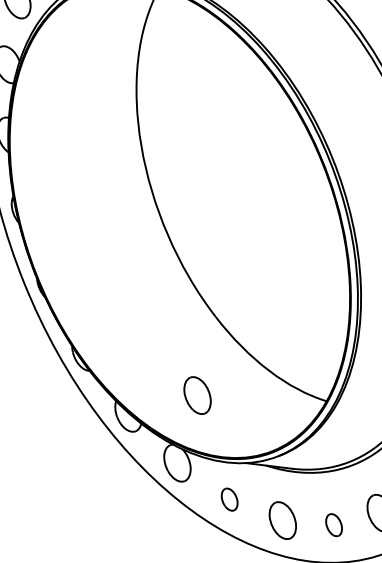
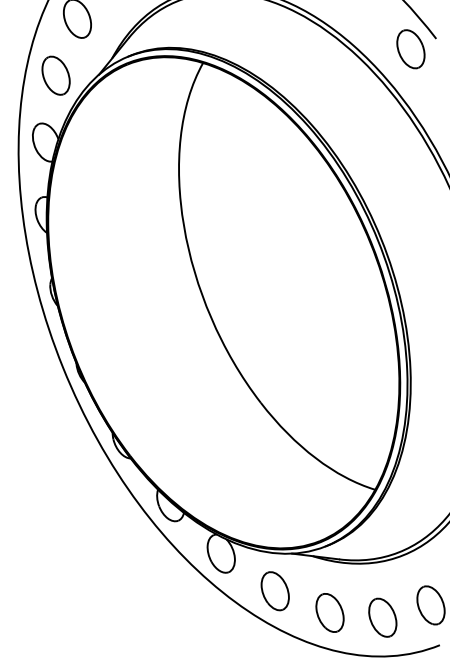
part: (197, 395) -> (241, 483), removed
part: (229, 499) -> (274, 591), size x1.67
part: (333, 525) -> (382, 617), size x1.67

